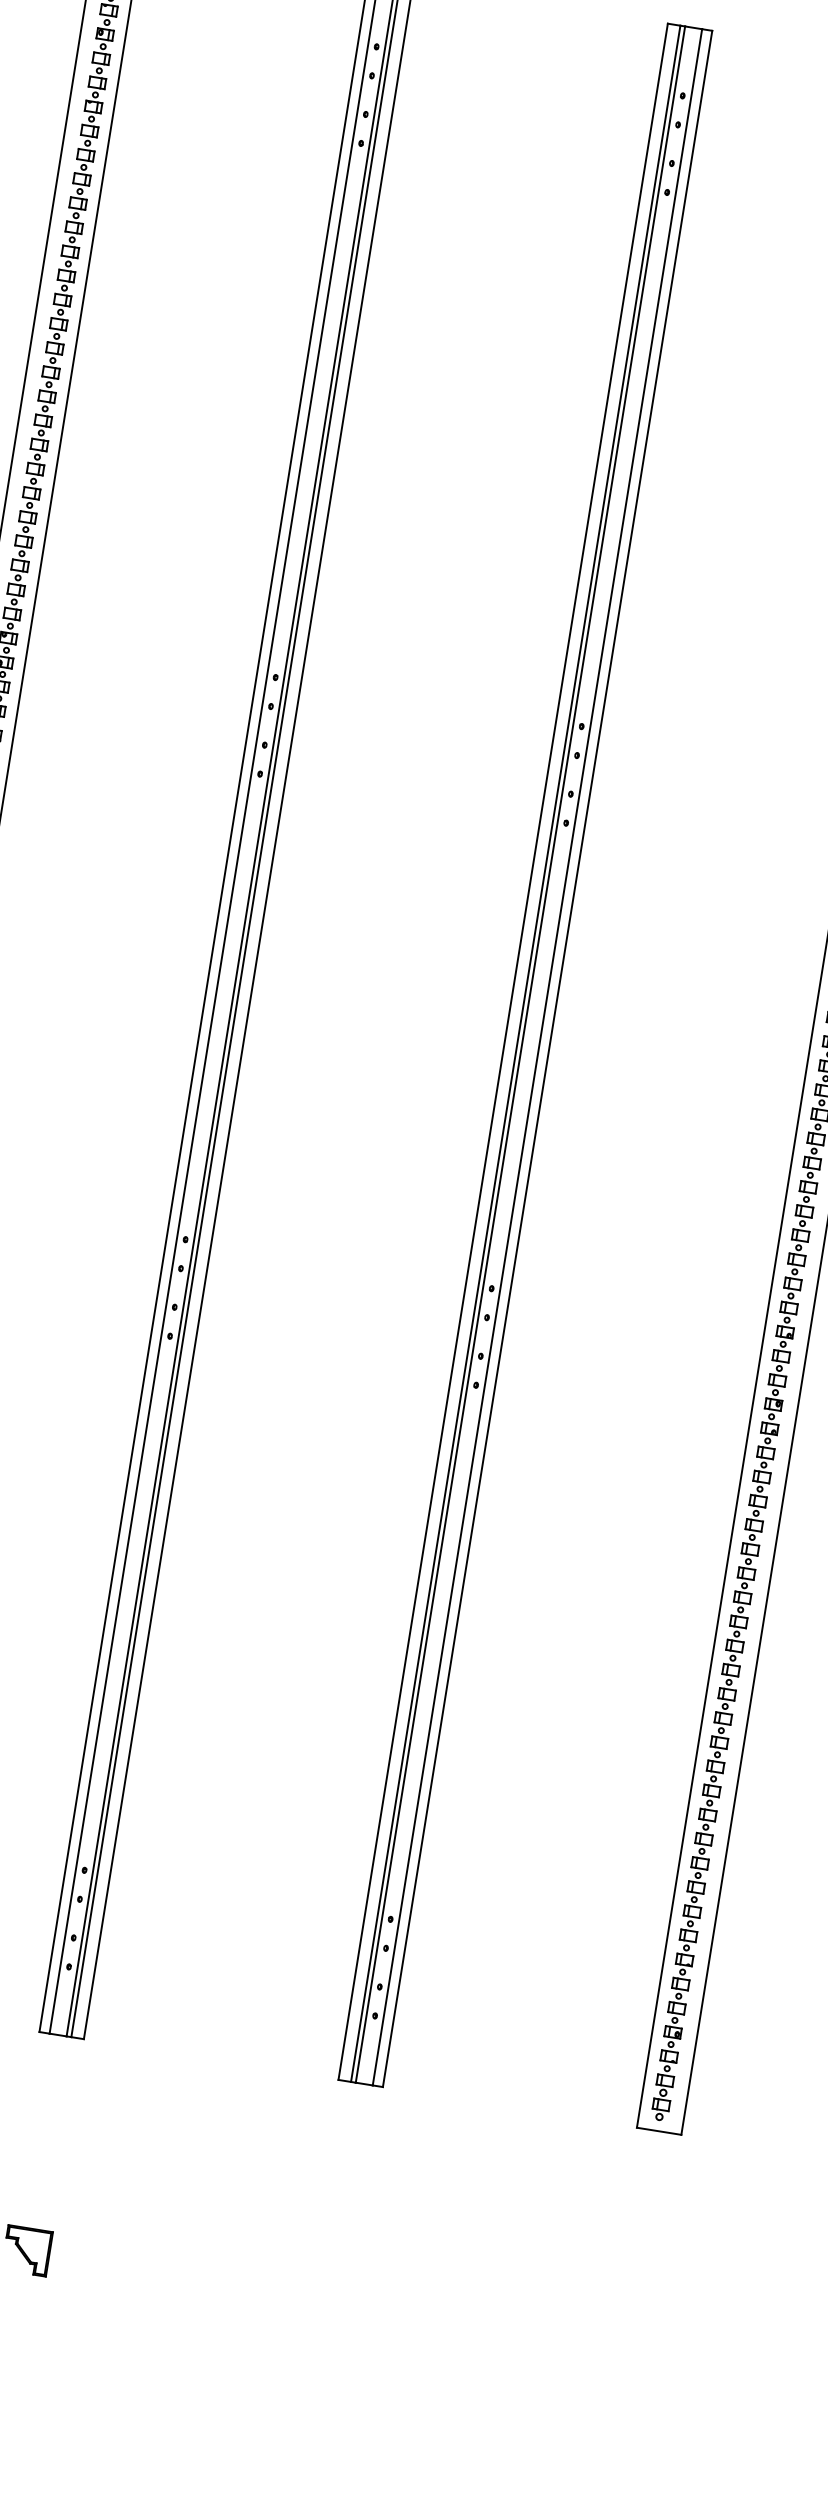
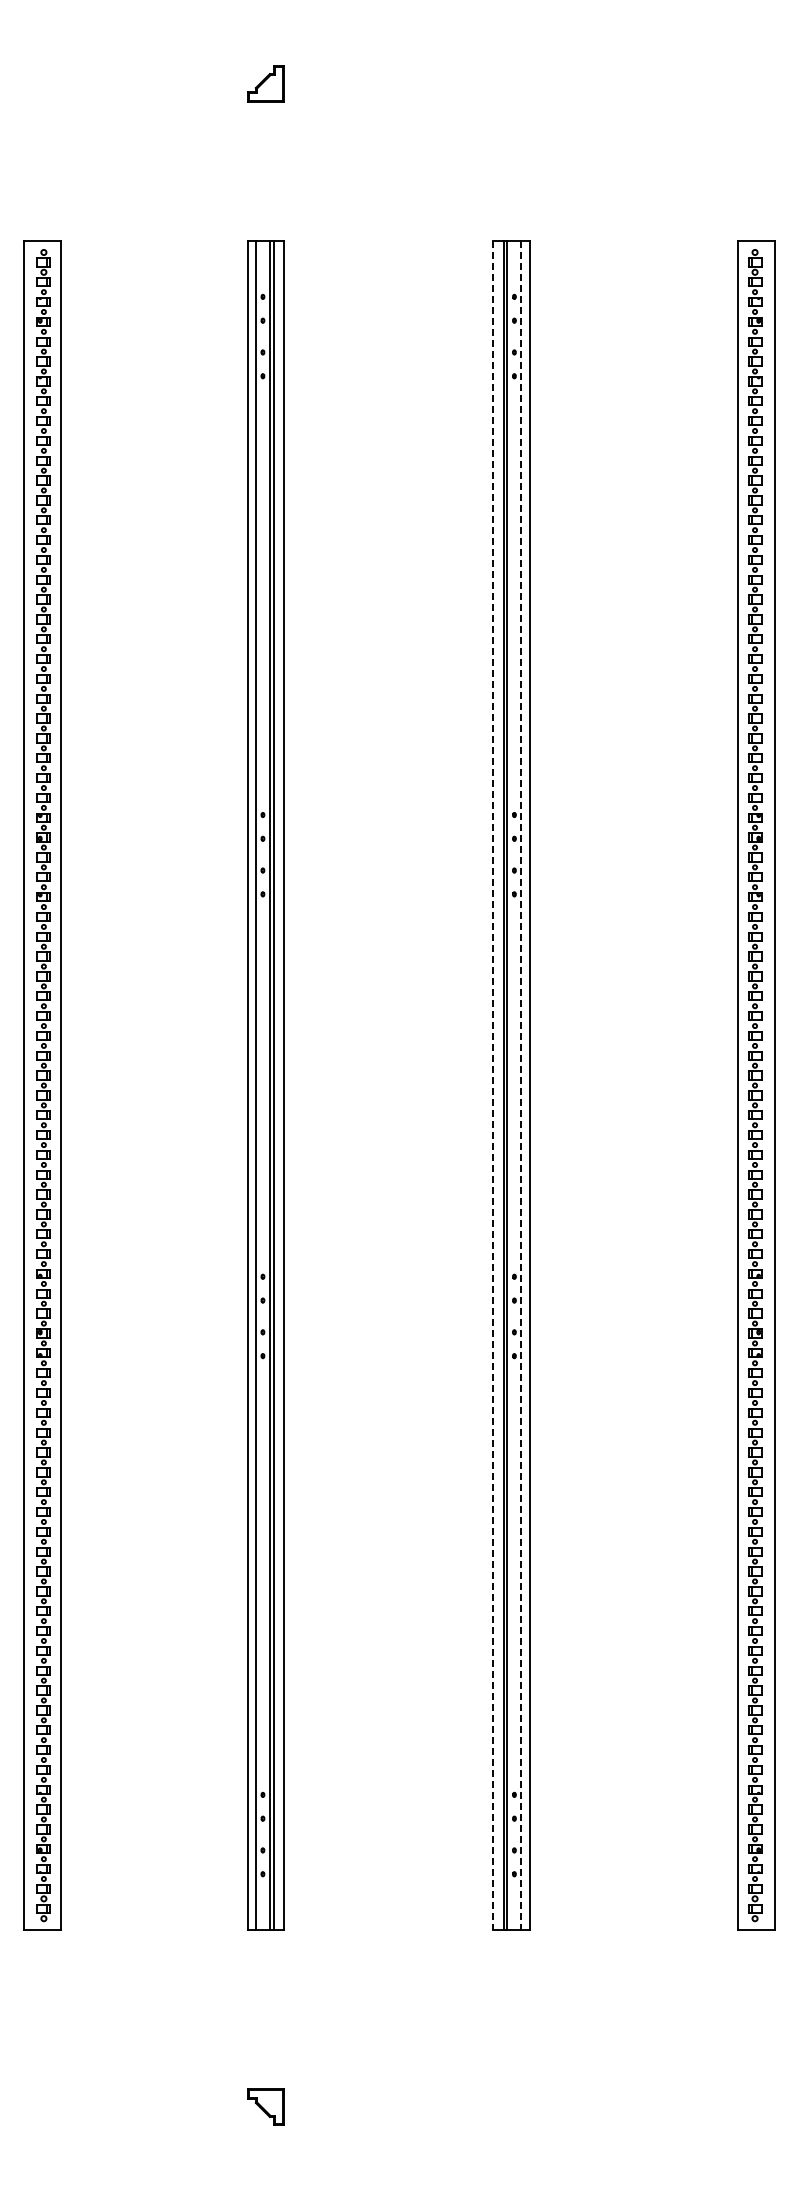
line: (503, 1051) -> (493, 1085), solid -> dashed
line: (537, 1057) -> (521, 1085), solid -> dashed

